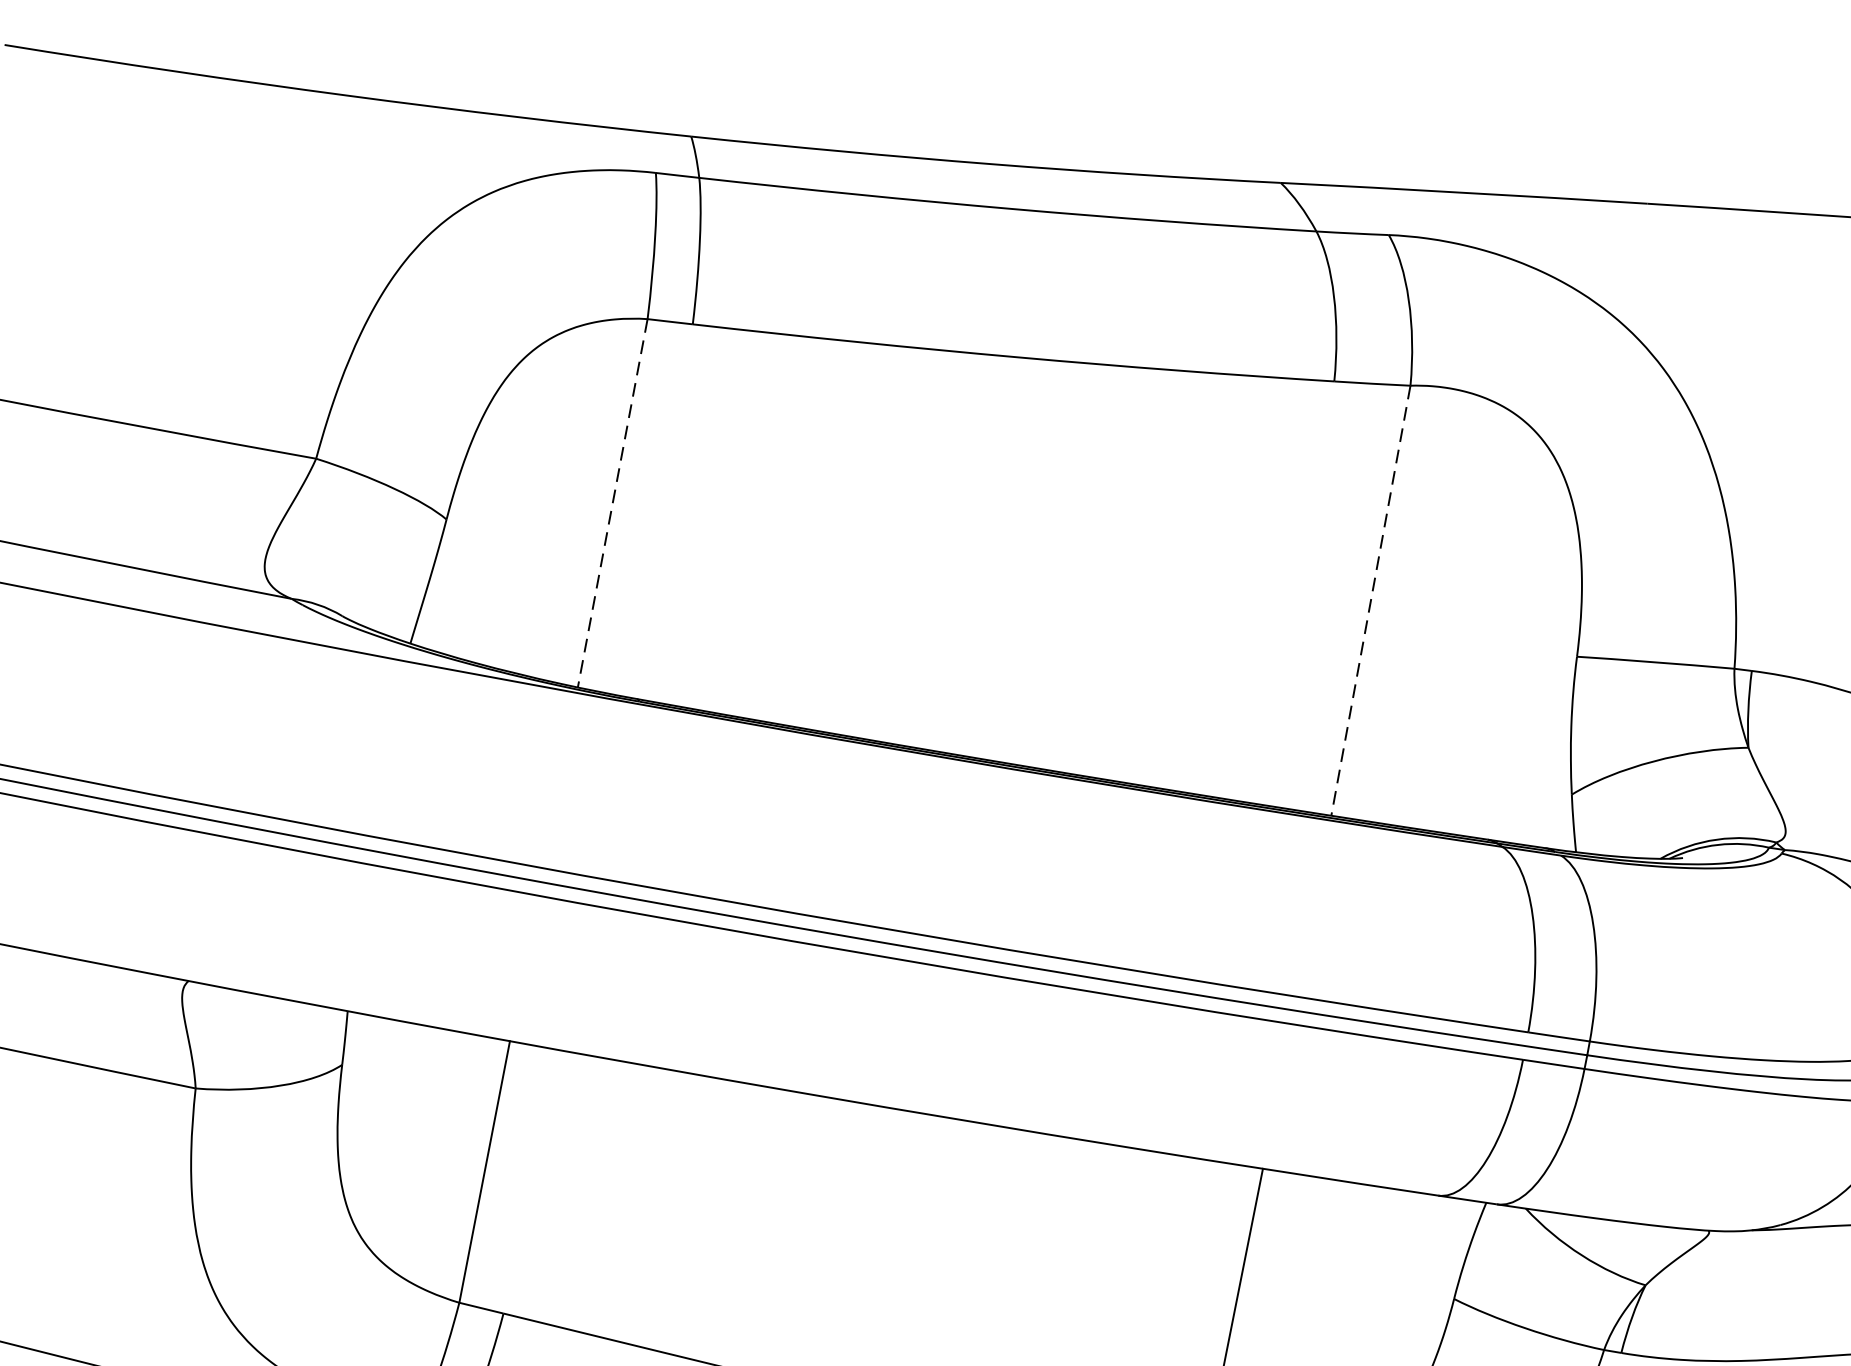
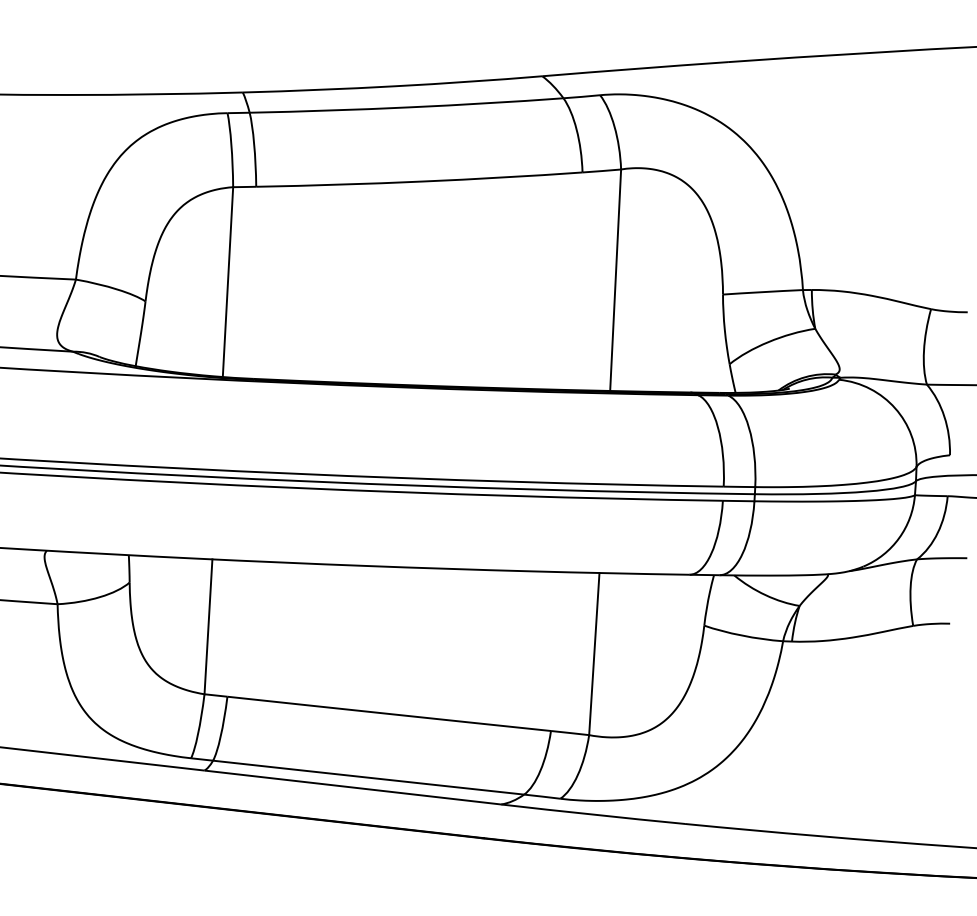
line: (611, 503) -> (227, 282), dashed -> solid
line: (1370, 601) -> (615, 280), dashed -> solid

